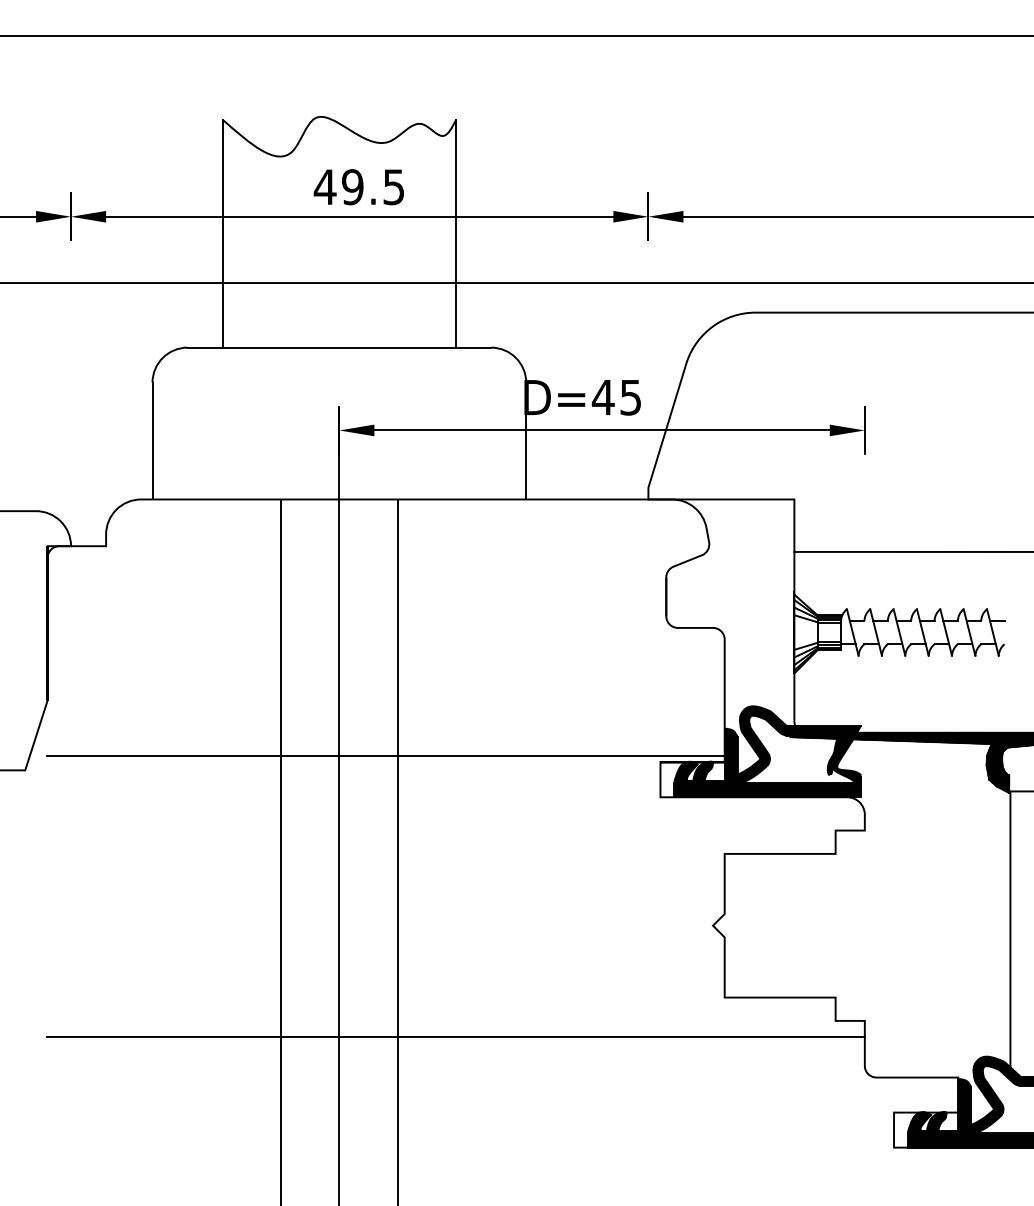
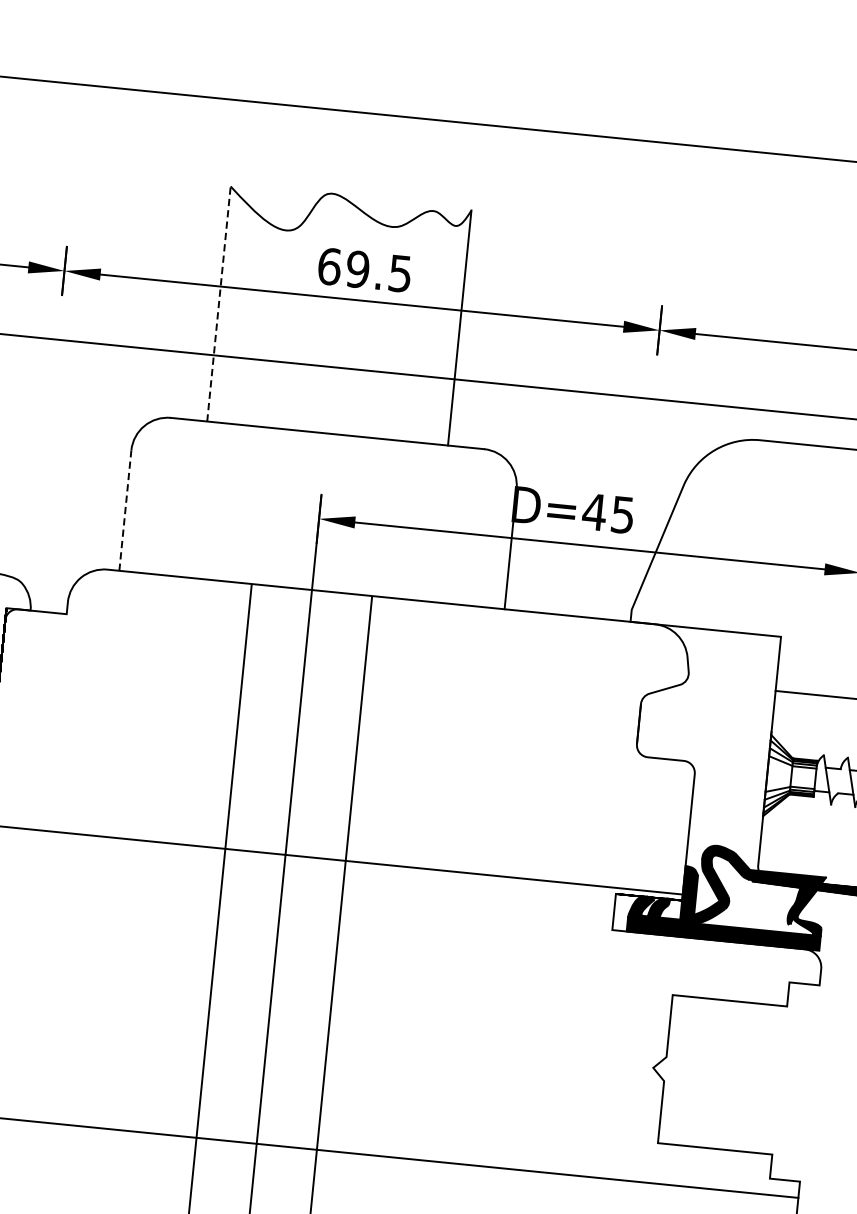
text: (324, 187) -> (328, 266), 49.5 -> 69.5
line: (222, 233) -> (218, 303), solid -> dashed
line: (152, 440) -> (125, 510), solid -> dashed

